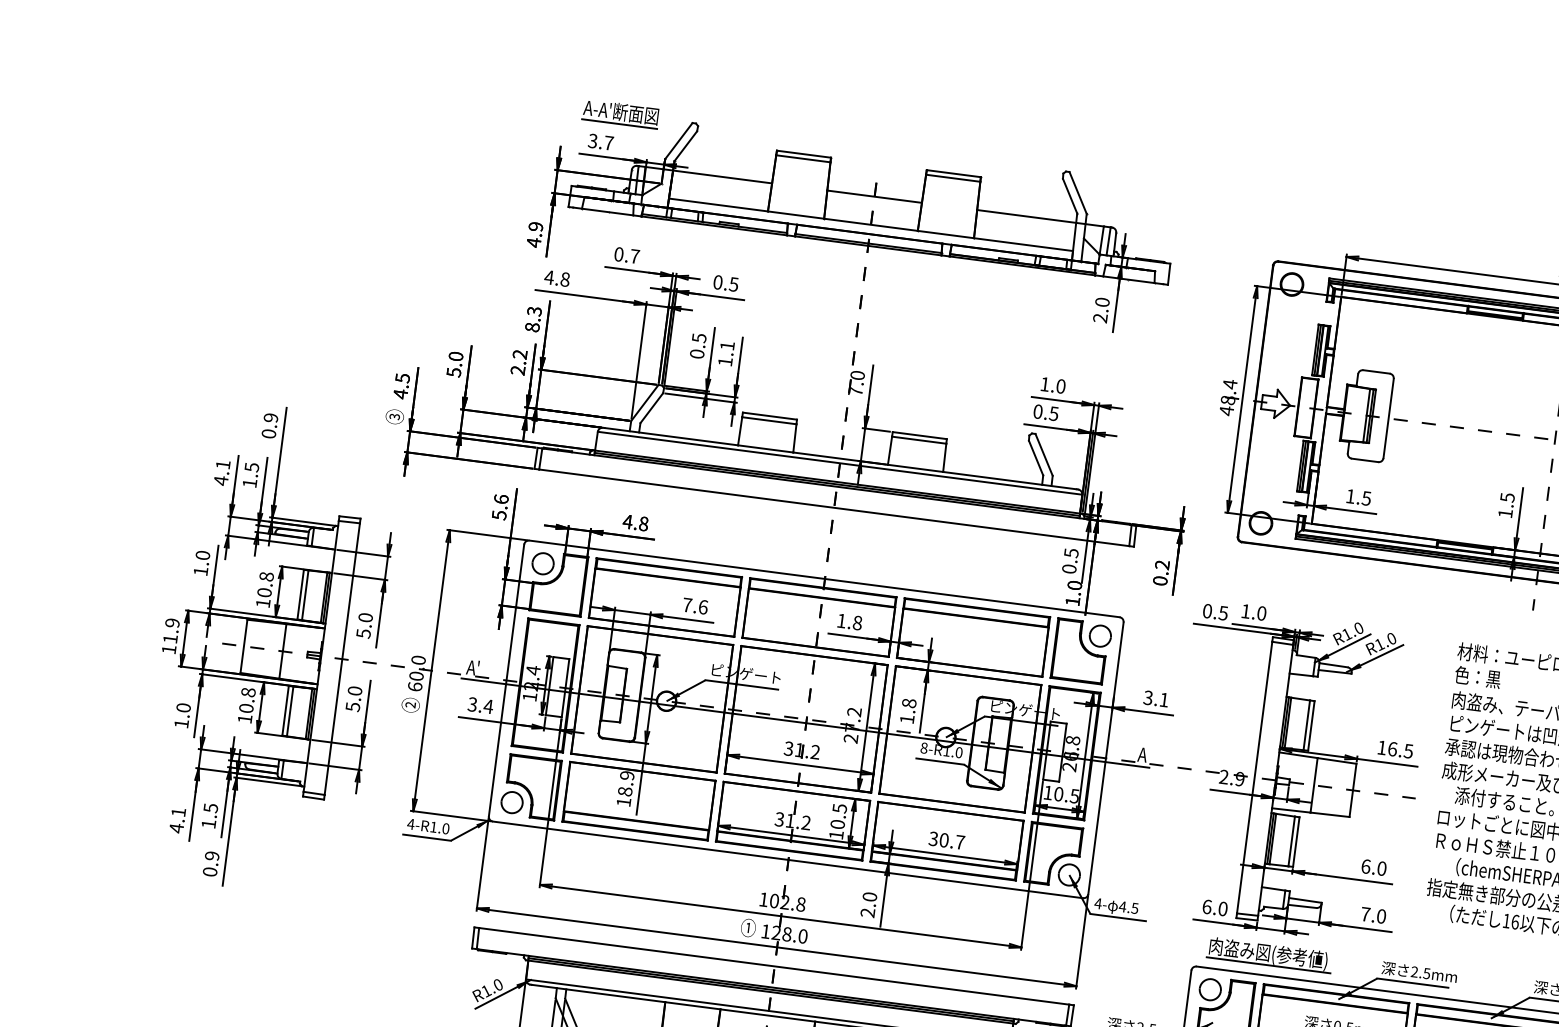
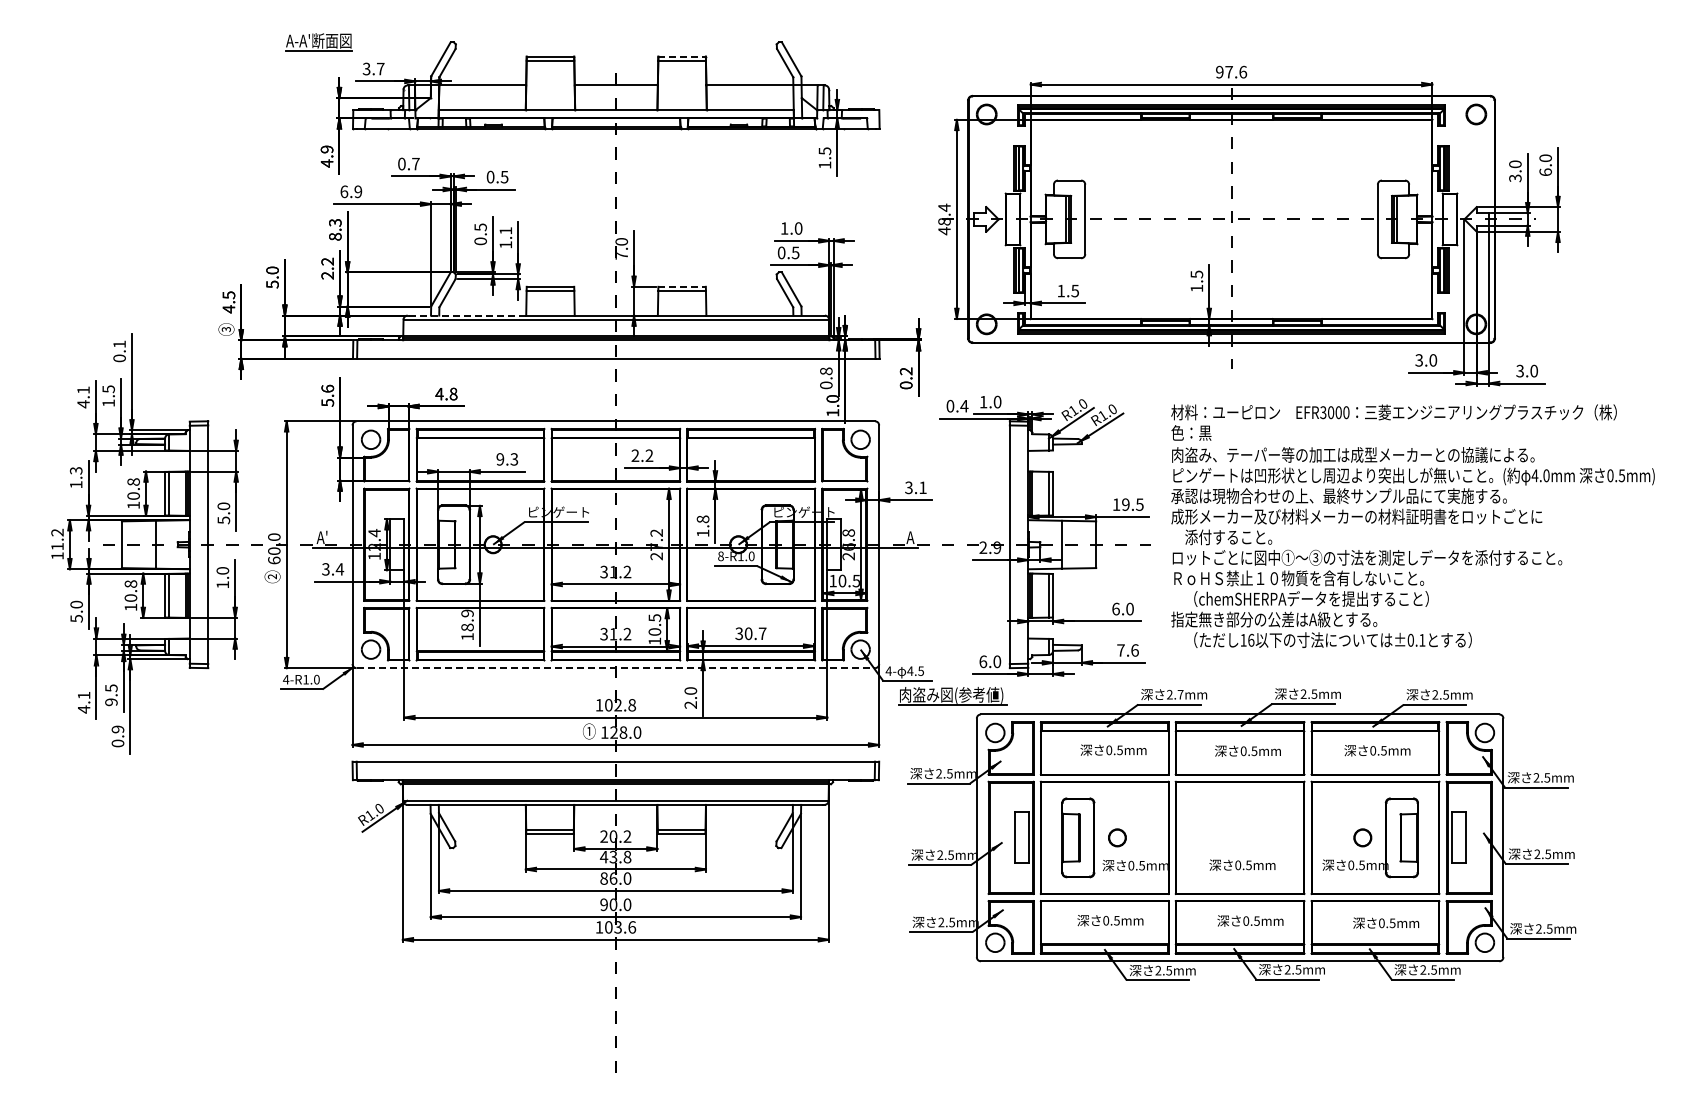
part: (620, 113) -> (318, 42), moved
line: (954, 173) -> (682, 56), solid -> dashed
text: (557, 278) -> (351, 191), 4.8 -> 6.9
text: (1100, 310) -> (824, 158), 2.0 -> 1.5
text: (270, 418) -> (119, 344), 0.9 -> 0.1
line: (920, 435) -> (682, 286), solid -> dashed
line: (671, 436) -> (467, 315), solid -> dashed
text: (1071, 553) -> (826, 371), 0.5 -> 0.8
text: (203, 555) -> (76, 470), 1.0 -> 1.3
text: (695, 606) -> (507, 459), 7.6 -> 9.3
text: (1223, 613) -> (964, 406), 0.5 -> 0.4
text: (849, 621) -> (642, 455), 1.8 -> 2.2
text: (172, 622) -> (57, 532), 11.9 -> 11.2
text: (352, 706) -> (222, 584), 5.0 -> 1.0
text: (181, 723) -> (76, 618), 1.0 -> 5.0
text: (1392, 748) -> (1125, 504), 16.5 -> 19.5
text: (208, 824) -> (111, 702), 1.5 -> 9.5
line: (788, 860) -> (616, 668), solid -> dashed
text: (1380, 916) -> (1134, 650), 7.0 -> 7.6
part: (1269, 955) -> (952, 696), moved
text: (1426, 973) -> (1180, 694), 2.5mm -> 2.7mm

